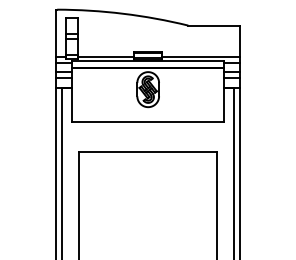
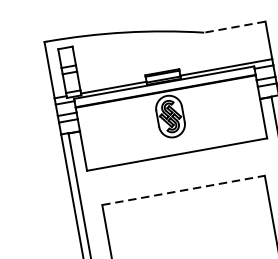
line: (213, 25) -> (233, 27), solid -> dashed
line: (148, 152) -> (184, 190), solid -> dashed

